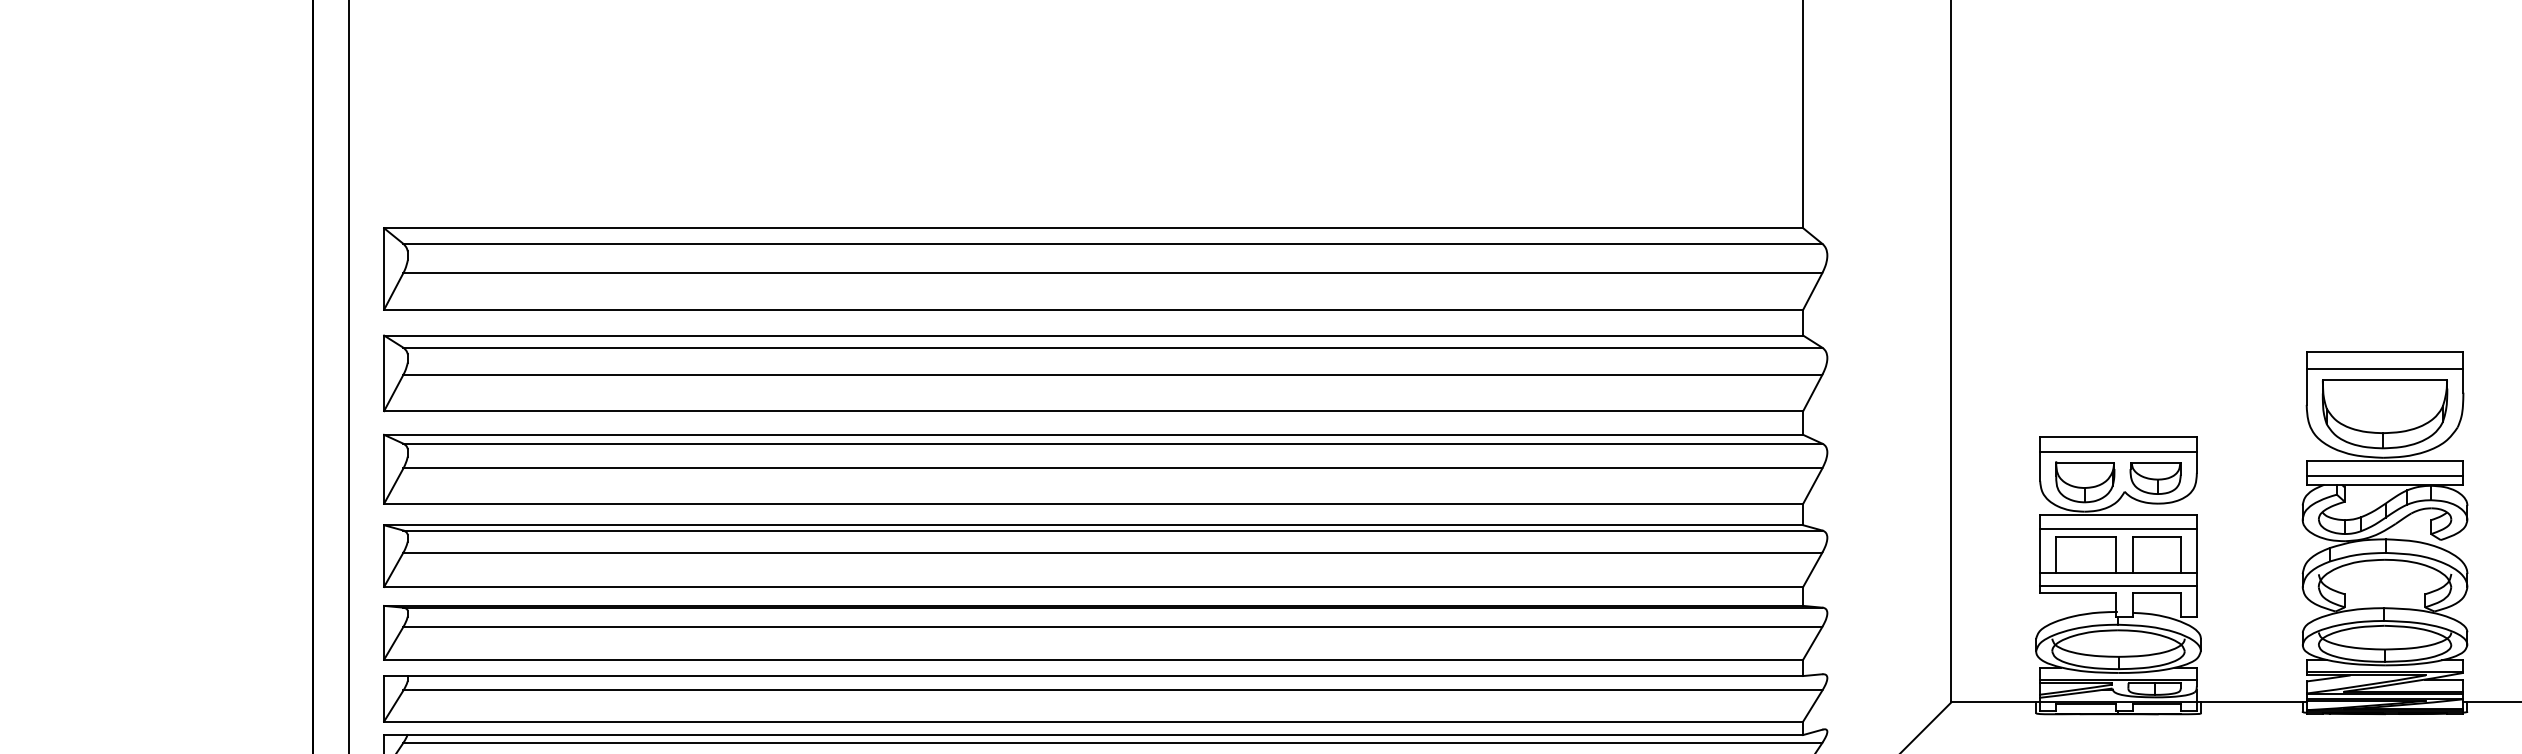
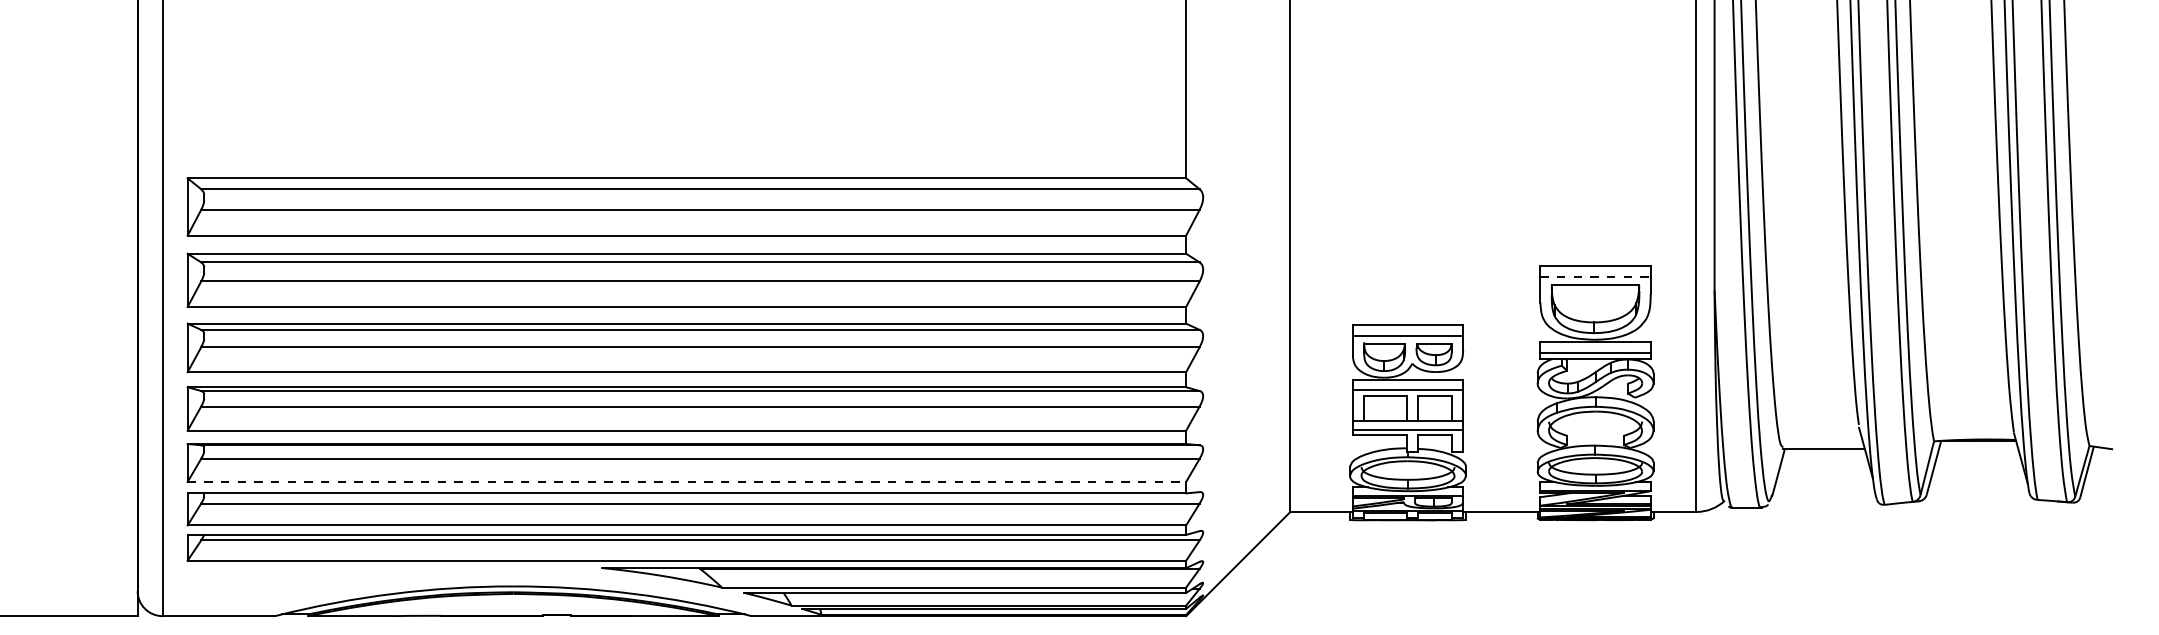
line: (2386, 369) -> (1596, 277), solid -> dashed
line: (1094, 659) -> (687, 481), solid -> dashed

